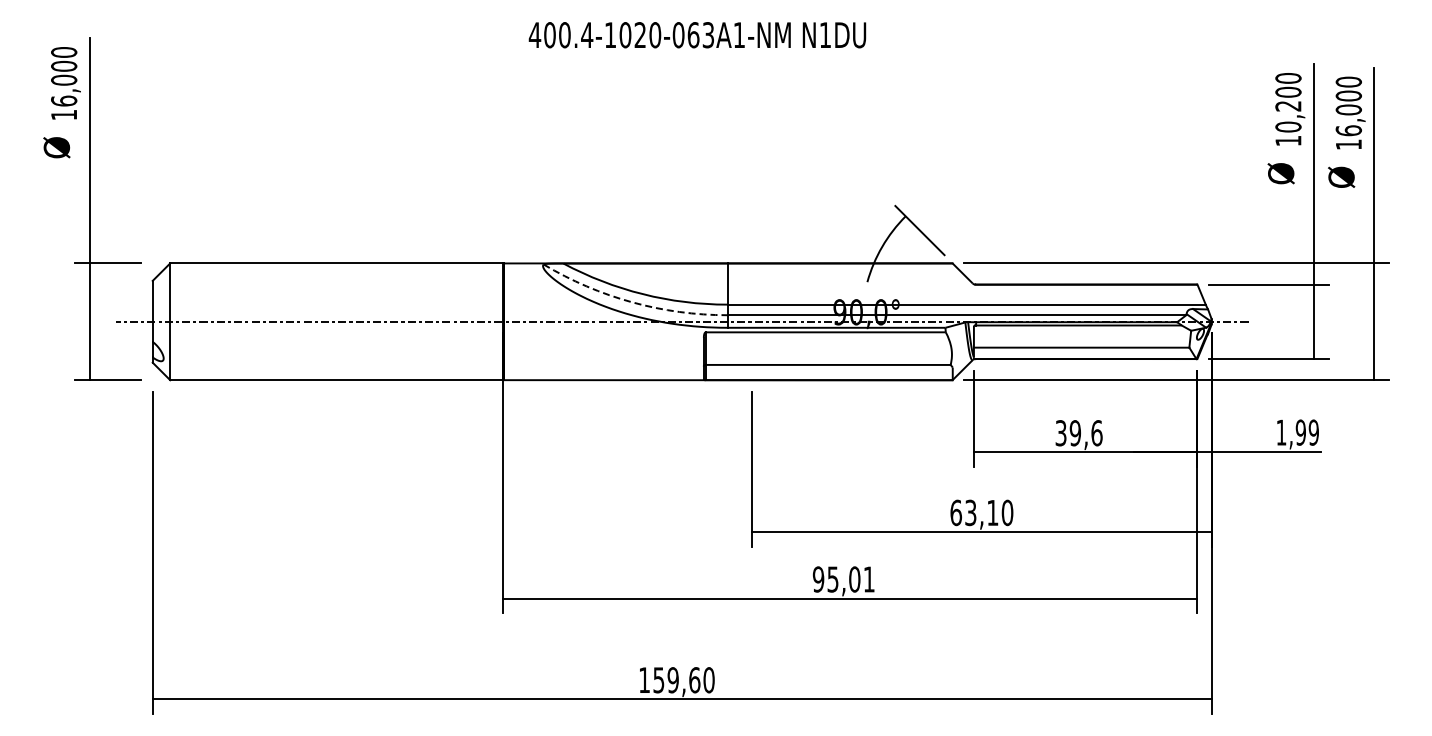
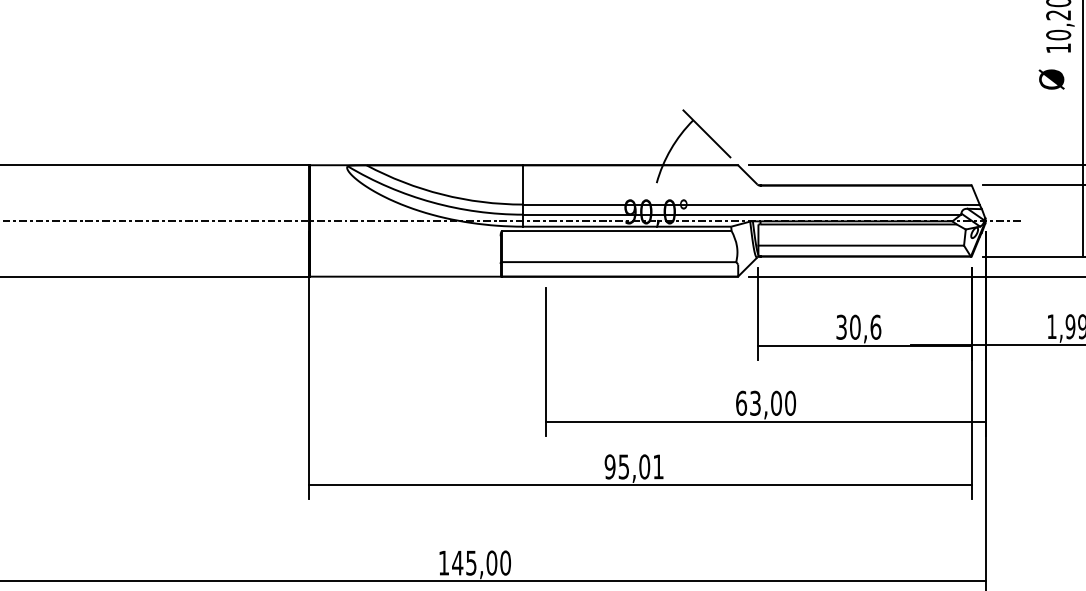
arc: (632, 302) -> (432, 202), dashed -> solid
text: (1075, 433) -> (855, 327), 39,6 -> 30,6
text: (992, 512) -> (776, 402), 63,10 -> 63,00
text: (676, 680) -> (474, 563), 159,60 -> 145,00

